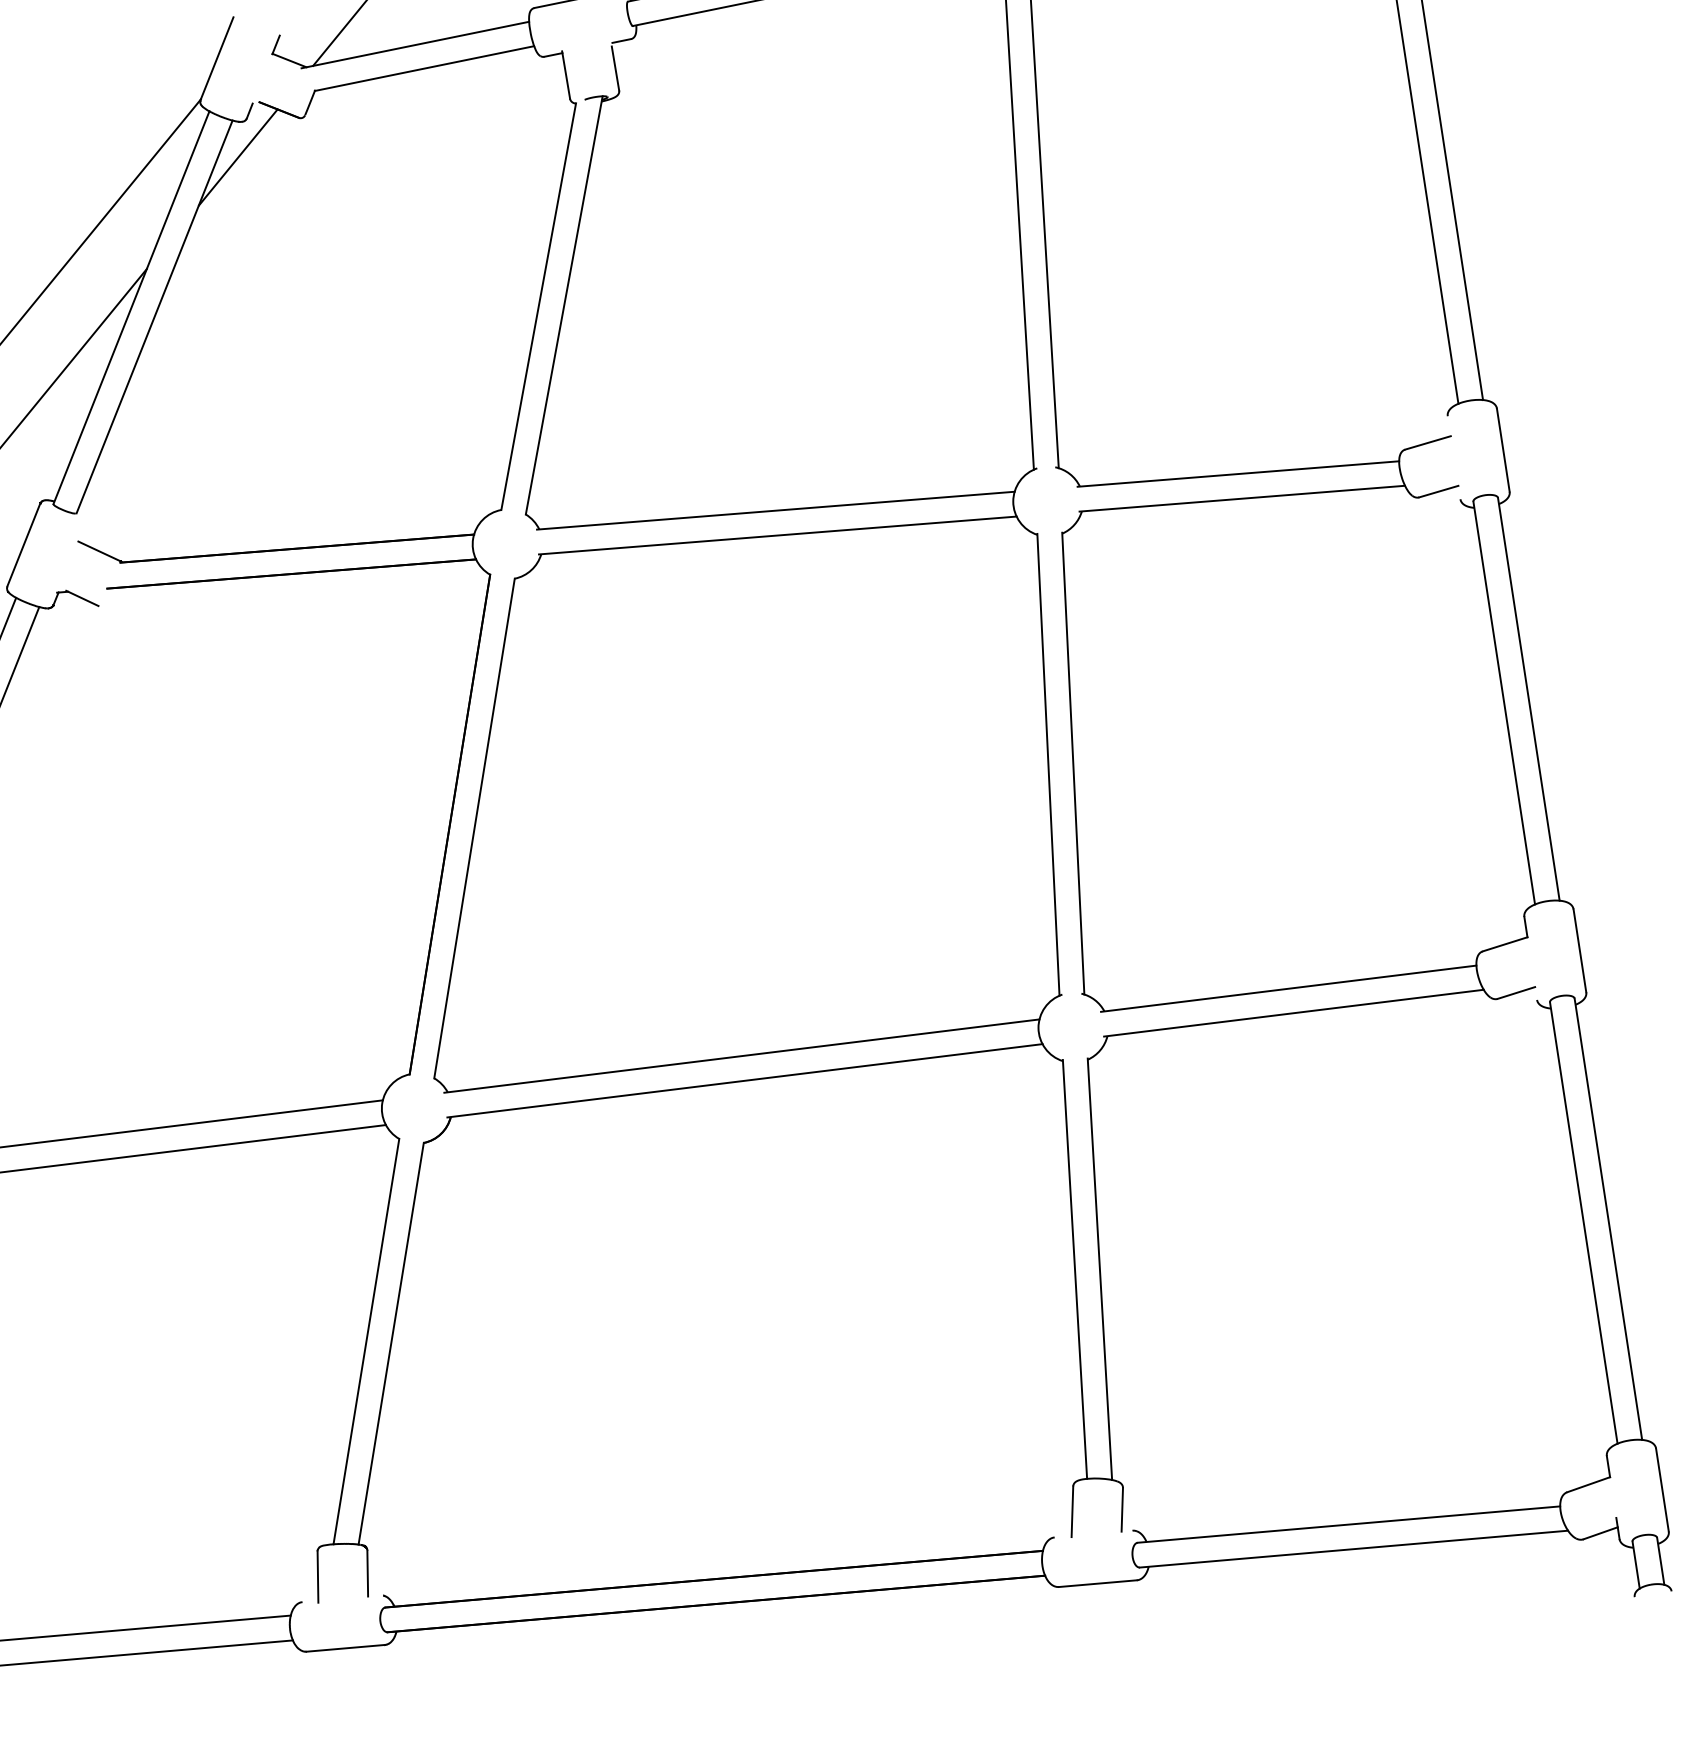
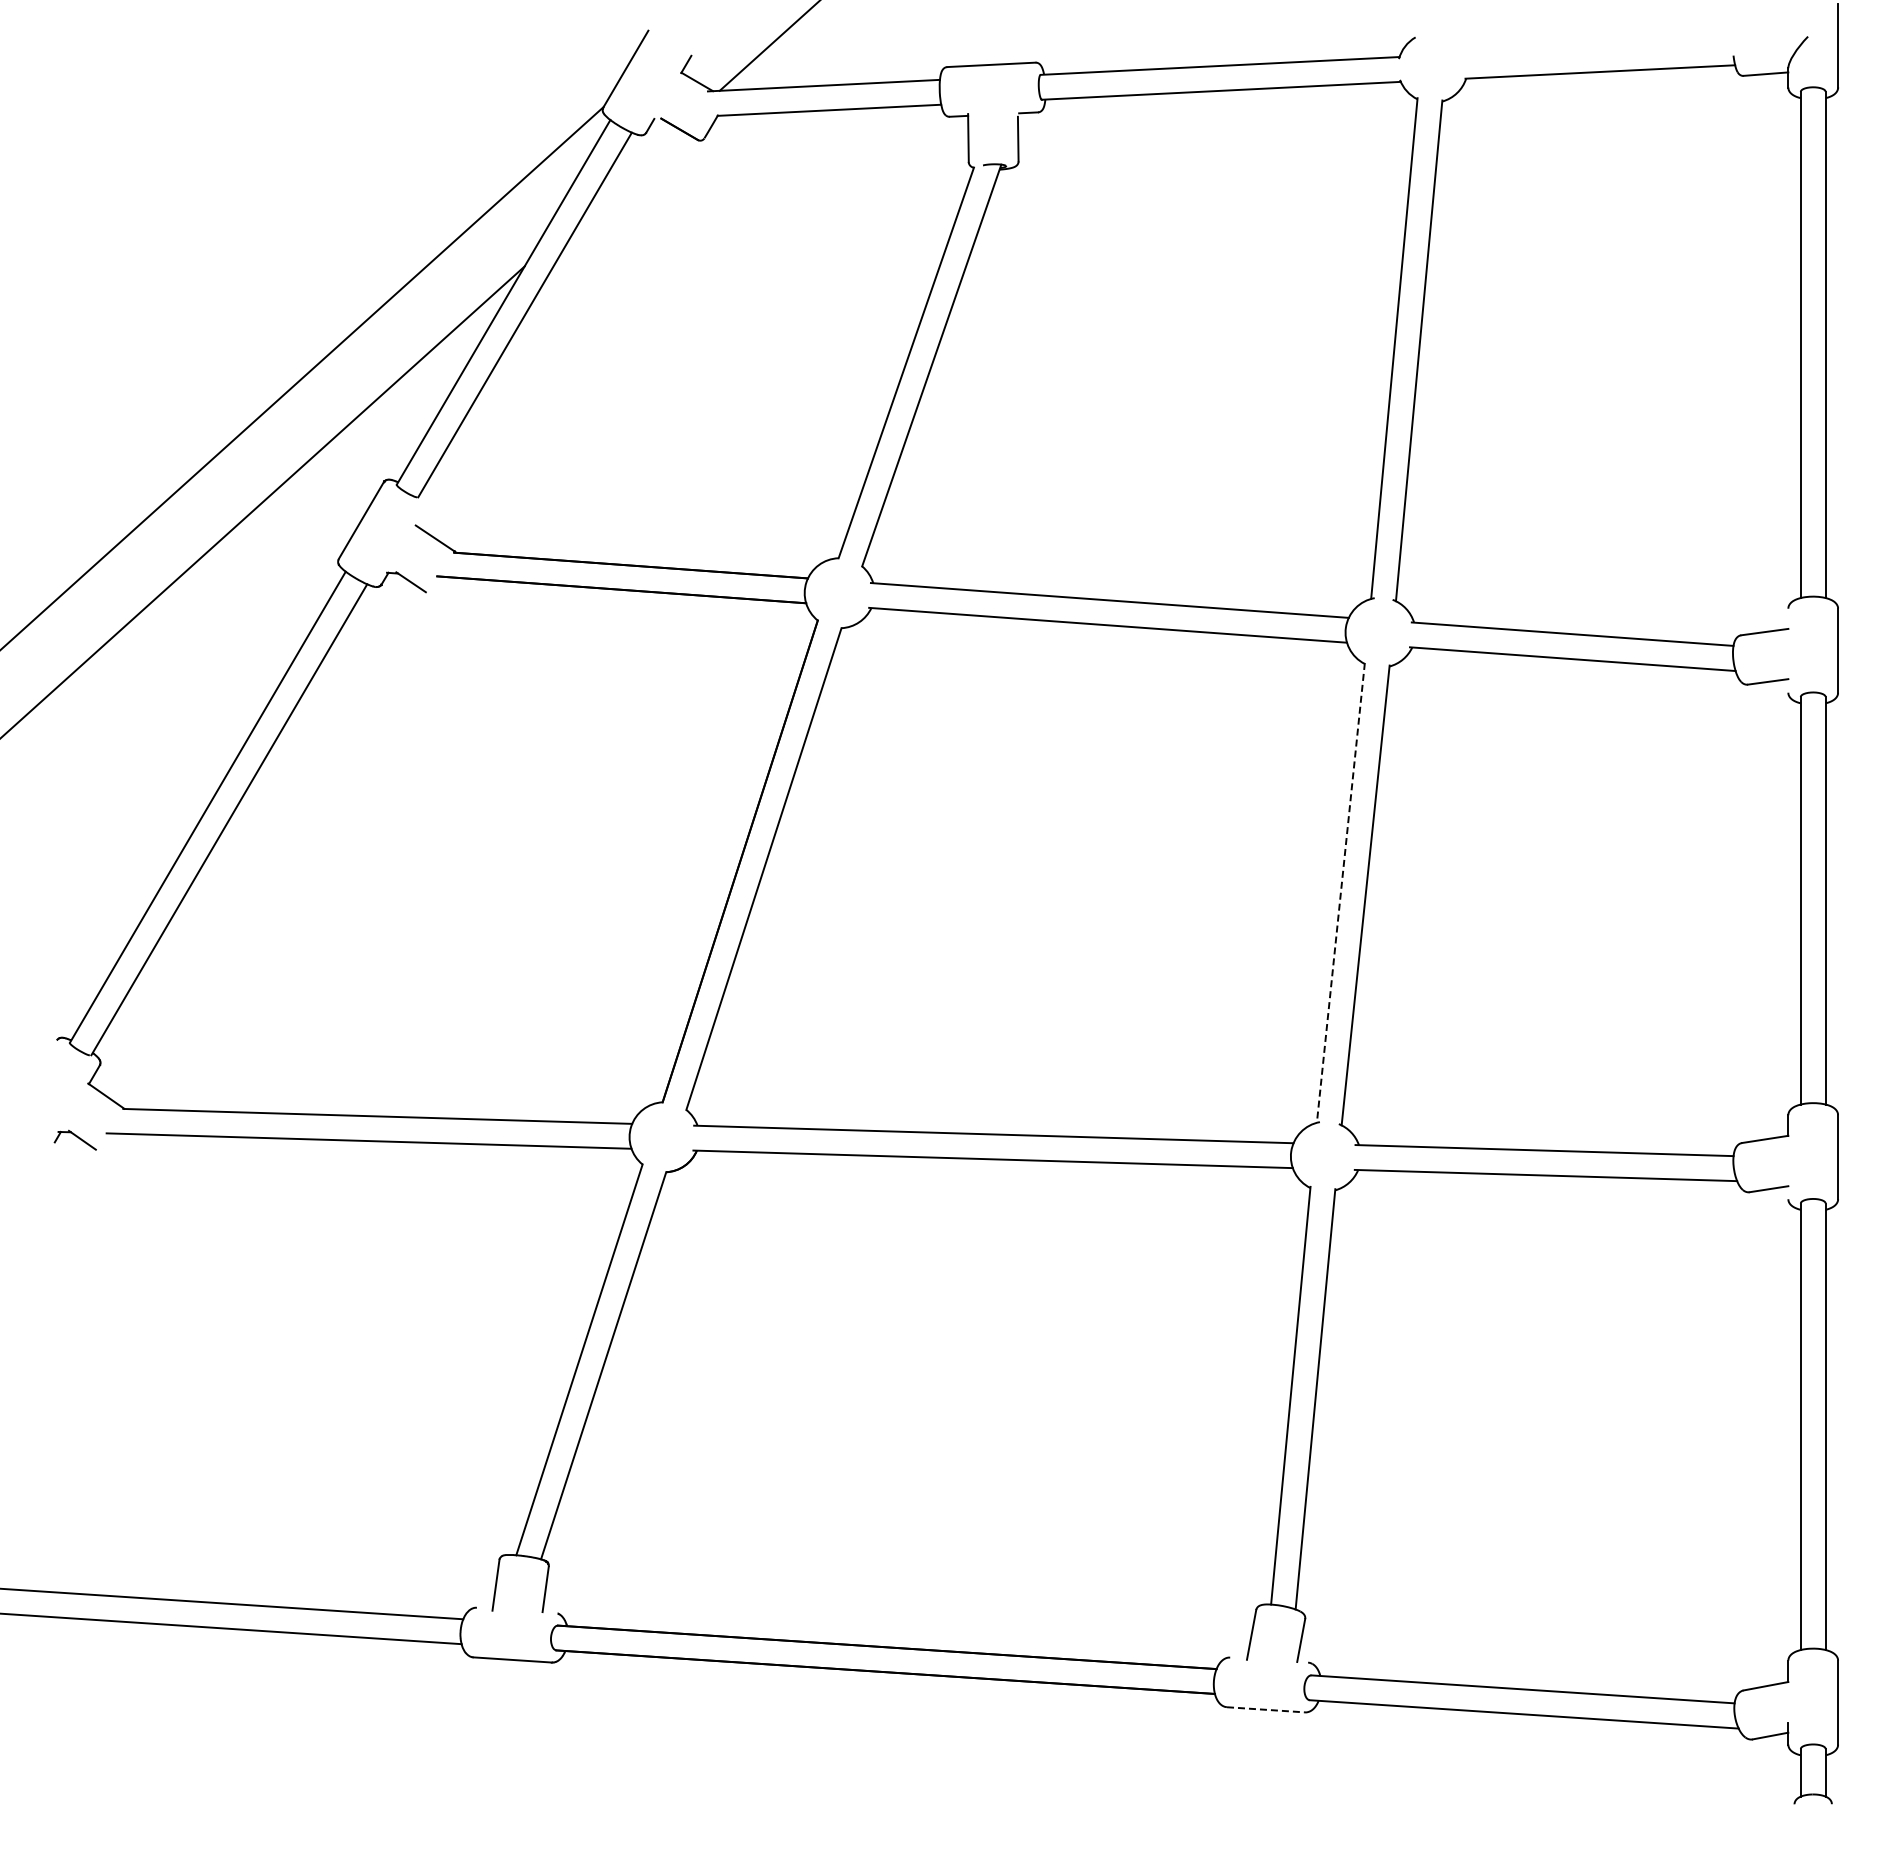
line: (237, 157) -> (631, 169), removed
line: (1048, 765) -> (1340, 893), solid -> dashed
line: (1098, 1583) -> (1266, 1709), solid -> dashed

